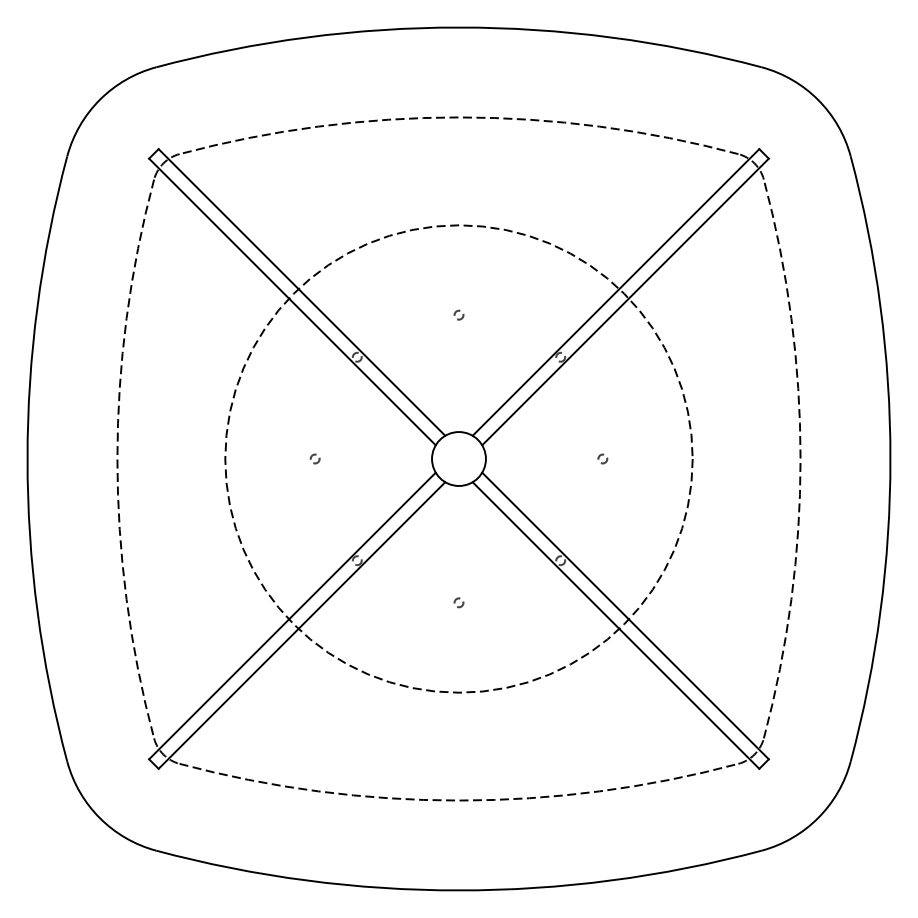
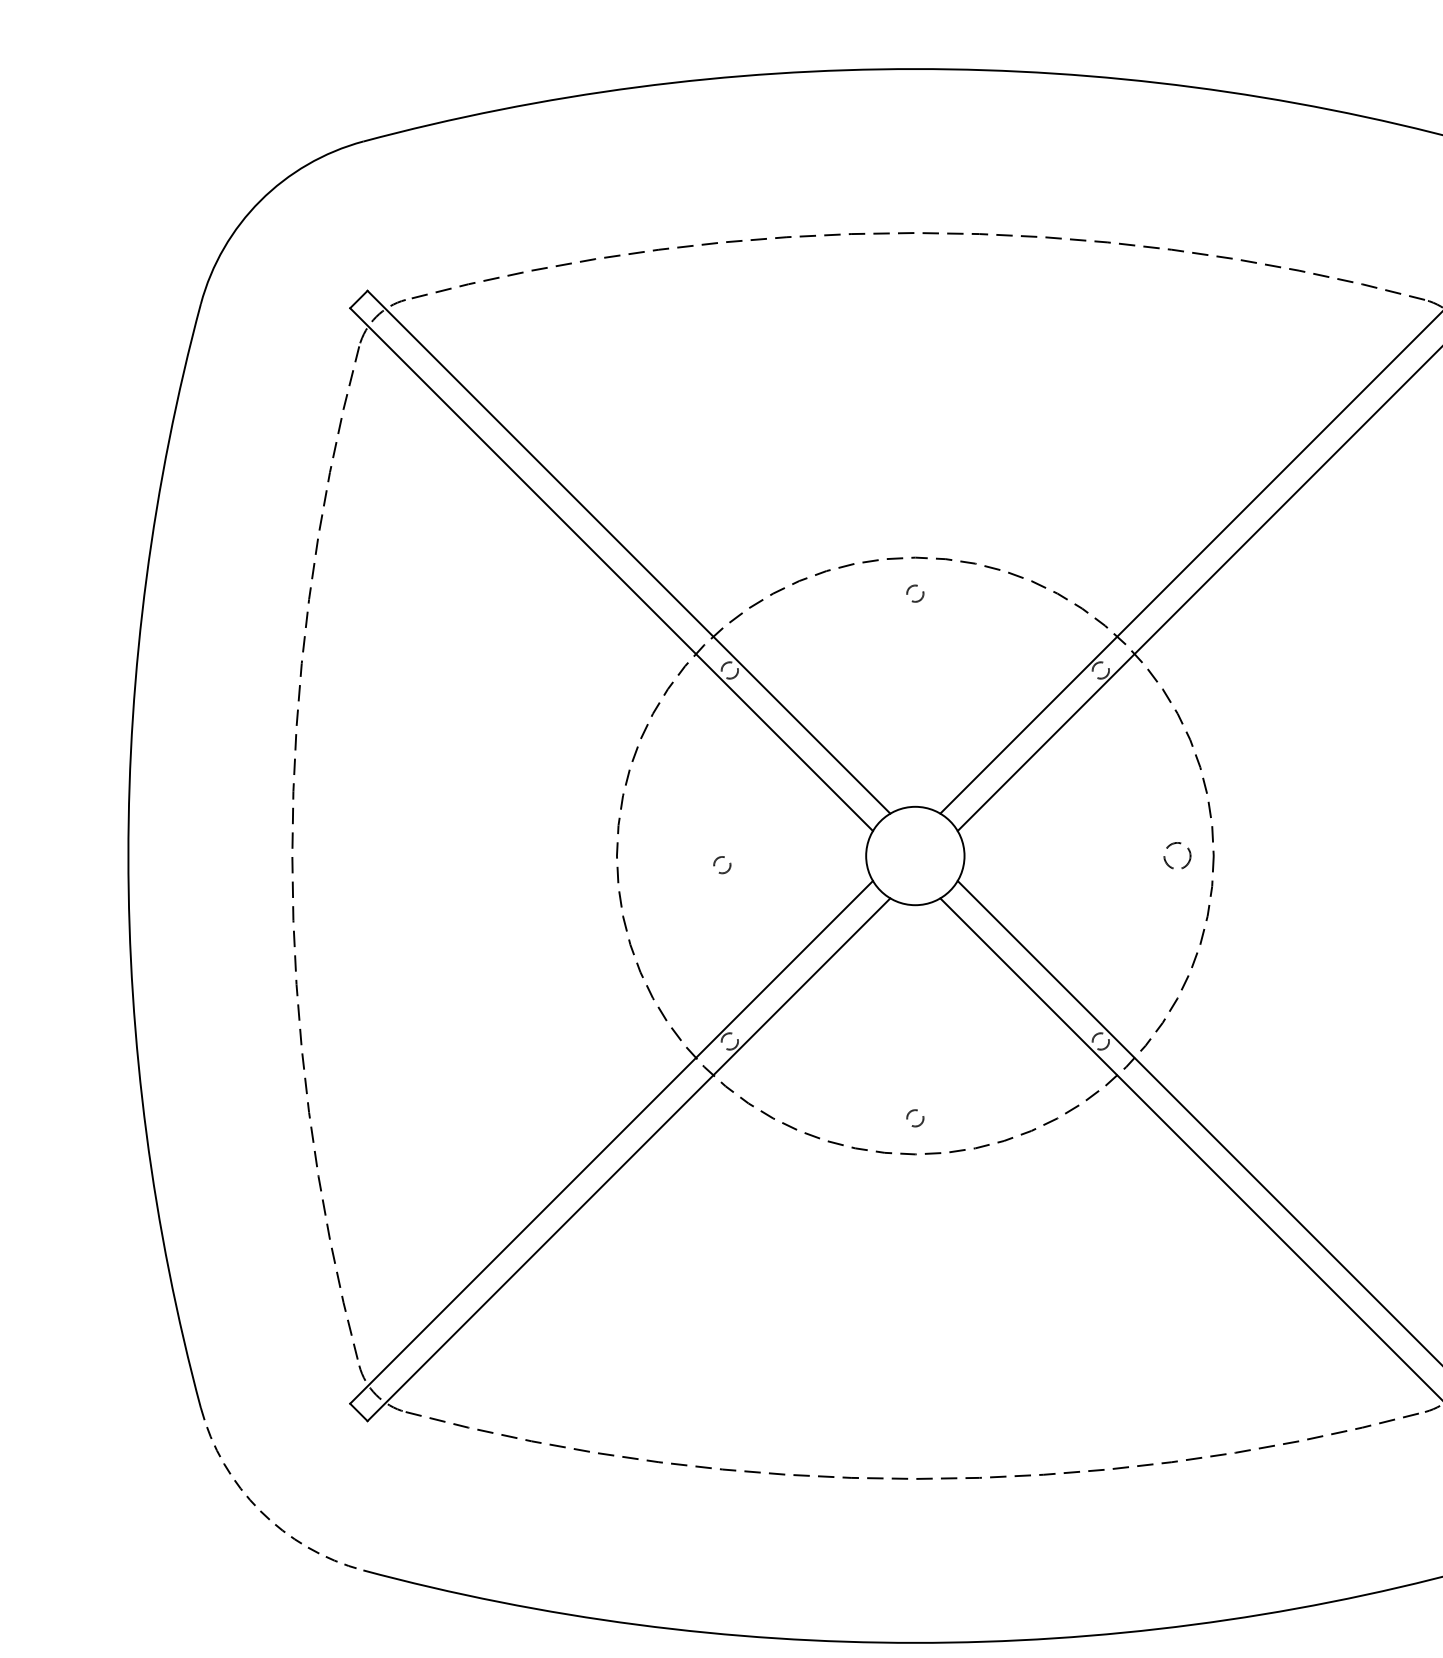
circle: (314, 458) -> (721, 864), moved
circle: (458, 458) -> (914, 855), size x0.7
circle: (602, 458) -> (1177, 855), size x1.6
arc: (99, 818) -> (259, 1511), solid -> dashed

